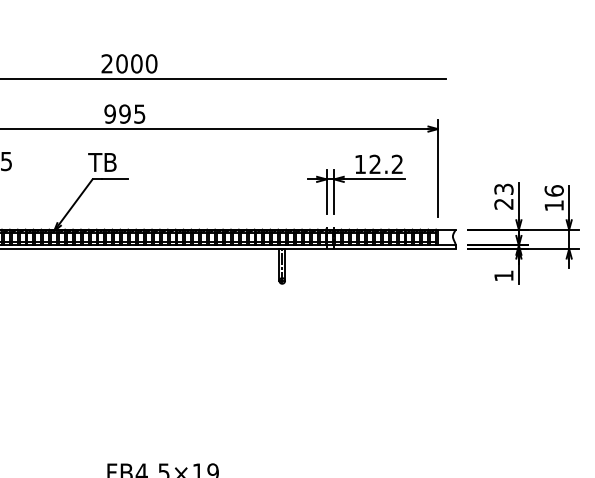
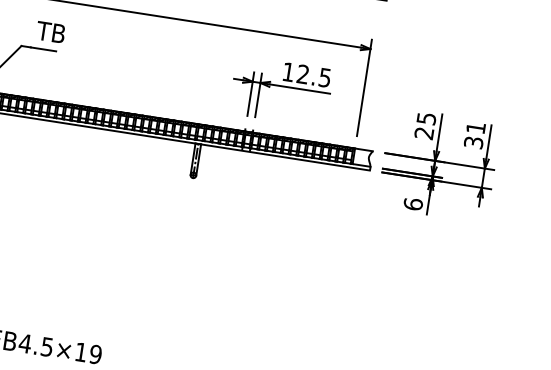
text: (102, 162) -> (50, 32), moved
text: (396, 164) -> (324, 77), 12.2 -> 12.5
text: (503, 188) -> (426, 117), 23 -> 25
text: (553, 198) -> (474, 135), 16 -> 31
text: (503, 275) -> (412, 203), 1 -> 6

